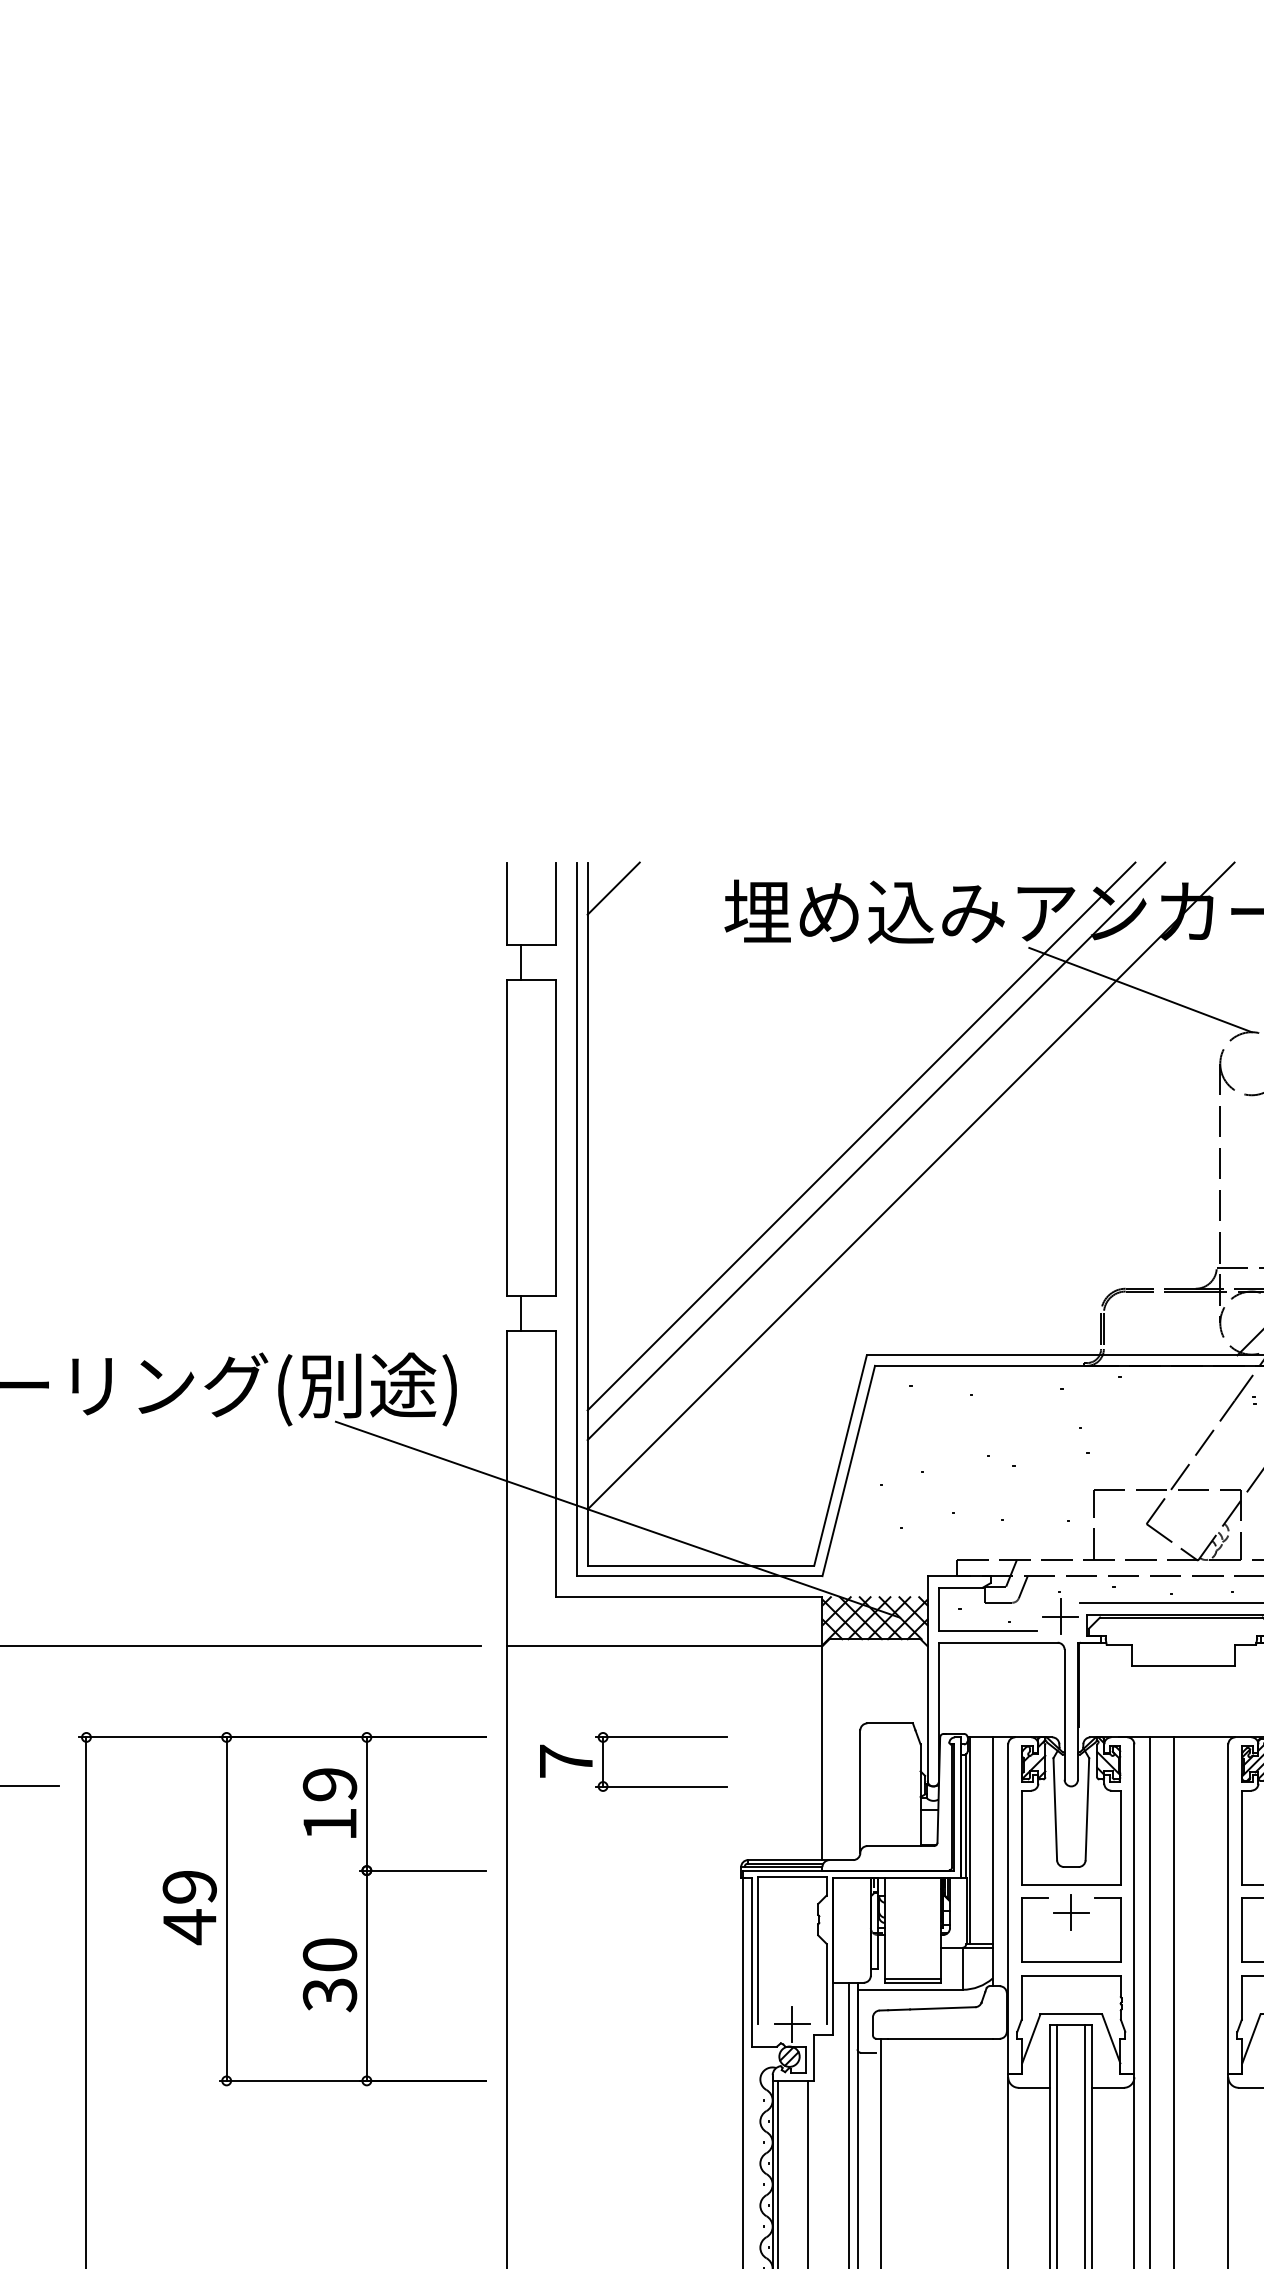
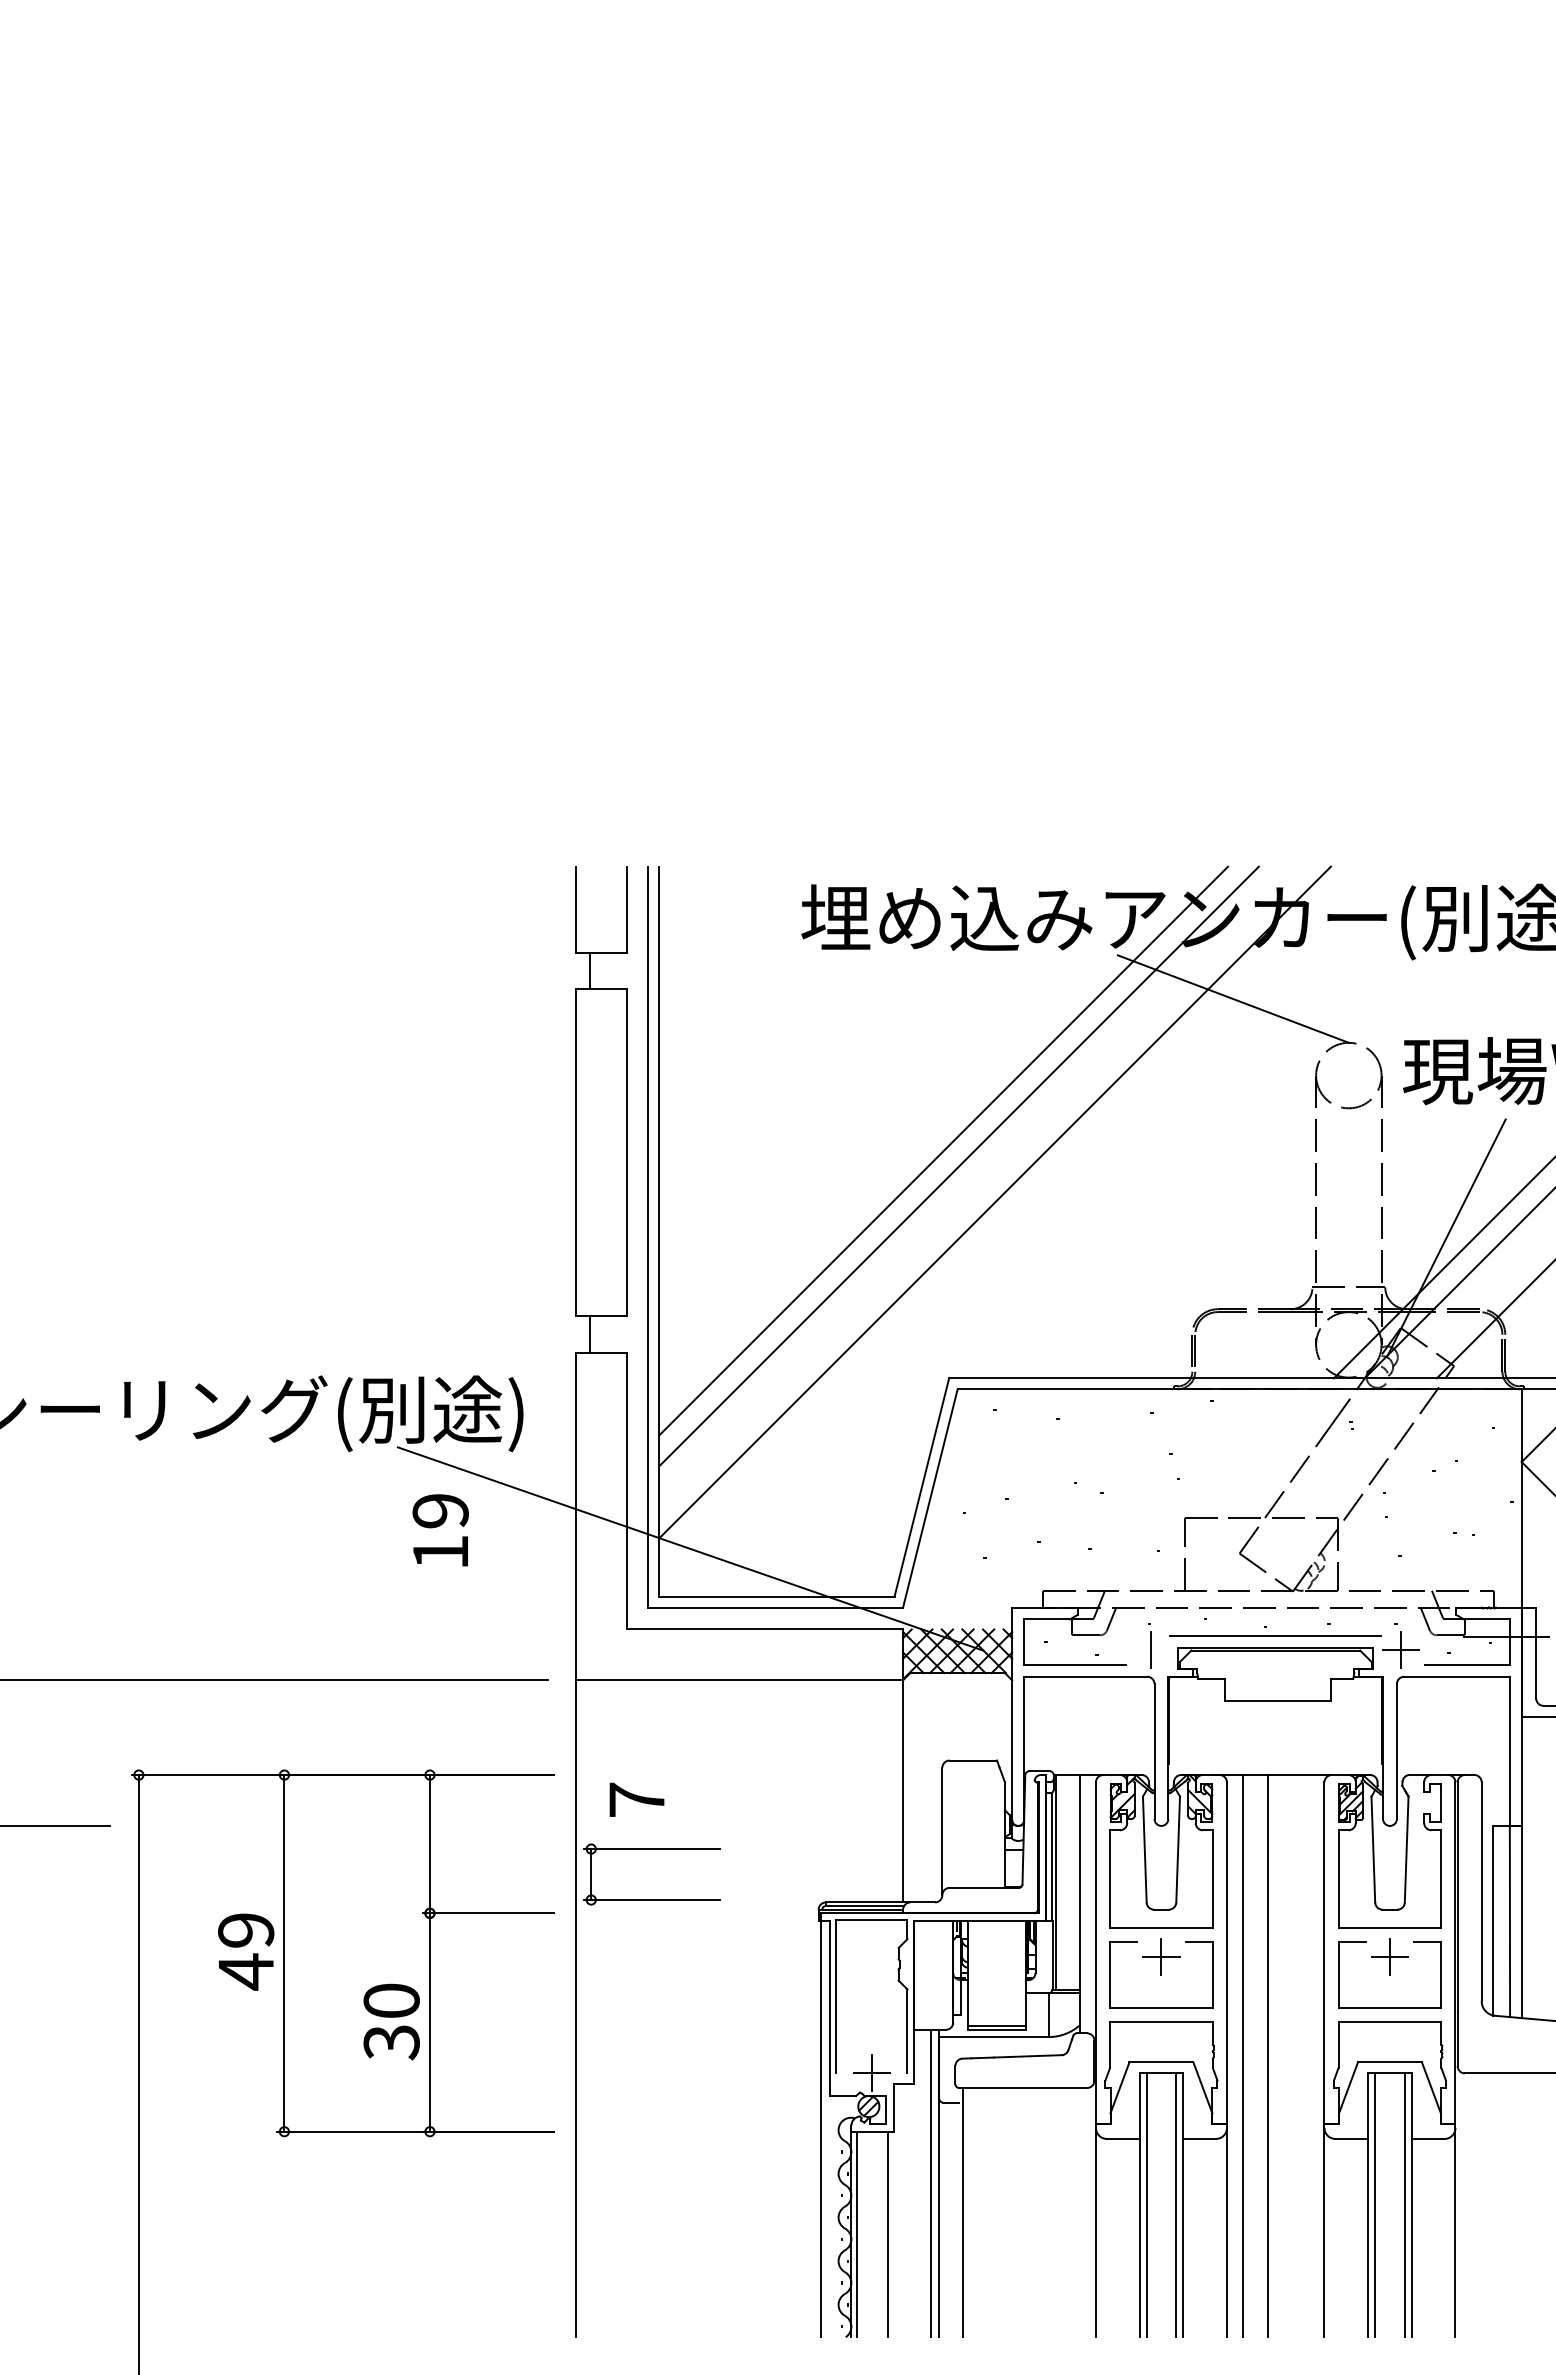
line: (613, 888) -> (686, 893), removed
line: (1060, 1616) -> (1150, 1649), removed
part: (661, 1737) -> (651, 1849), moved
text: (329, 1803) -> (440, 1530), moved

